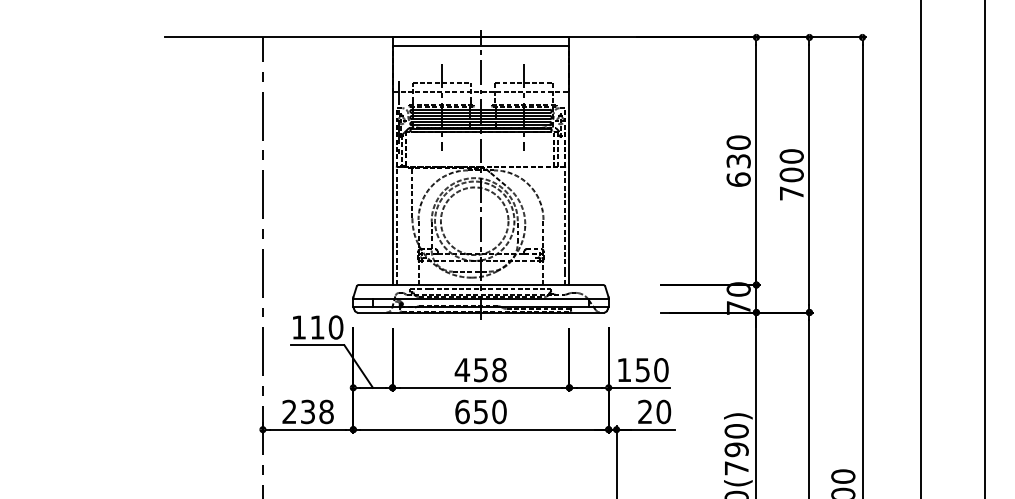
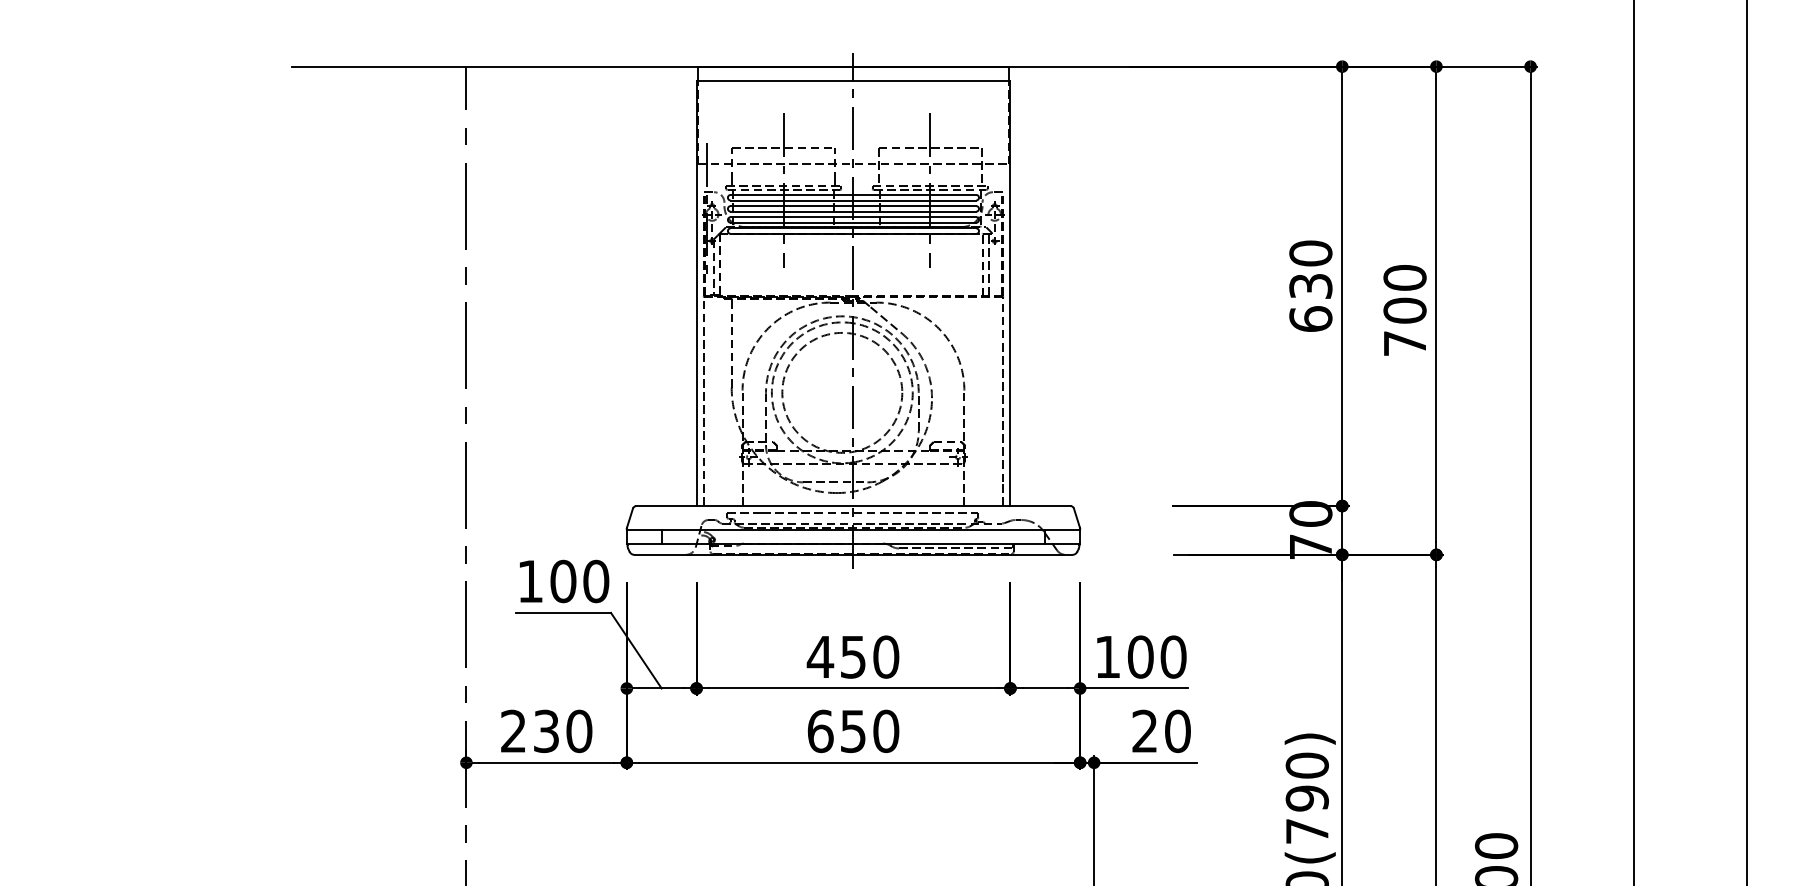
text: (317, 327) -> (563, 581), 110 -> 100
text: (499, 369) -> (886, 655), 458 -> 450
text: (642, 370) -> (1140, 657), 150 -> 100
text: (326, 411) -> (579, 730), 238 -> 230

